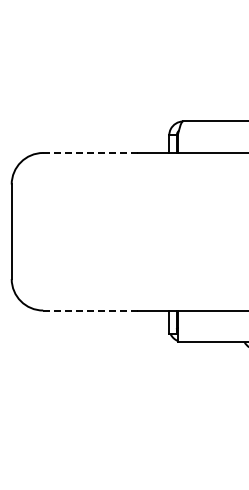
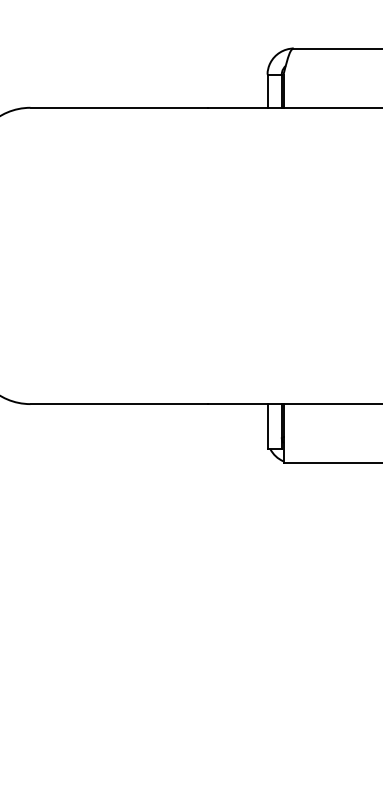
line: (90, 152) -> (119, 106), dashed -> solid
line: (89, 310) -> (117, 404), dashed -> solid

